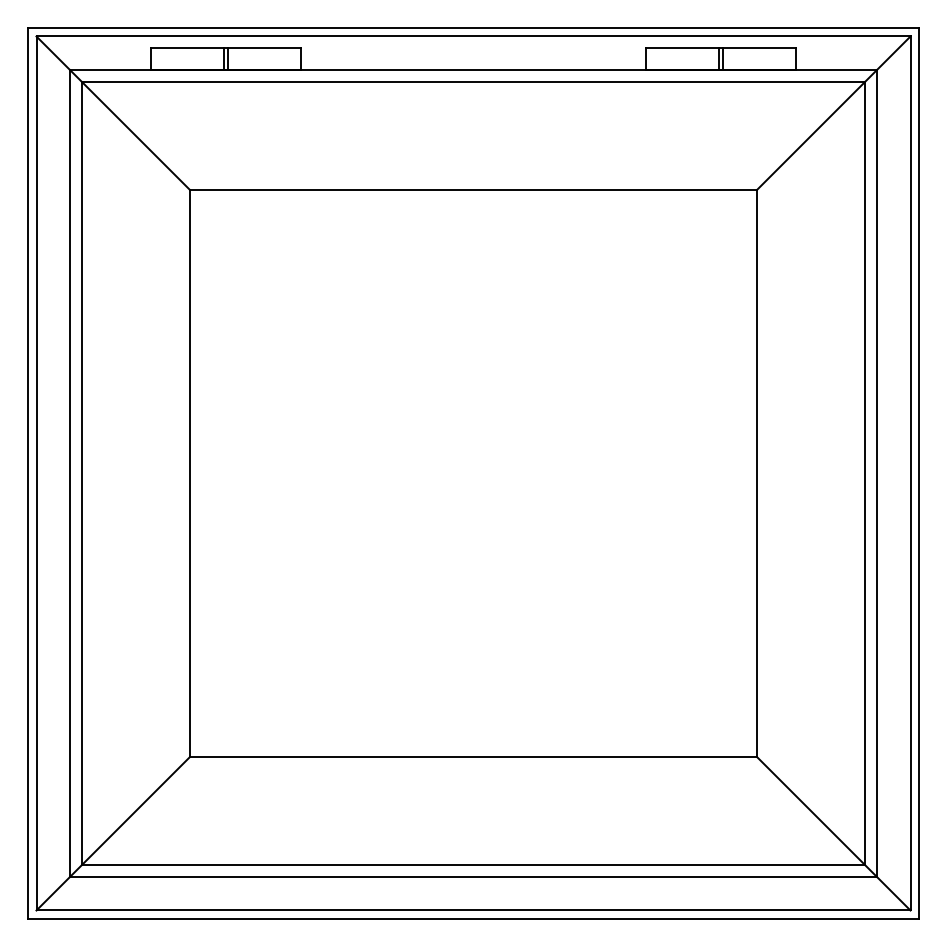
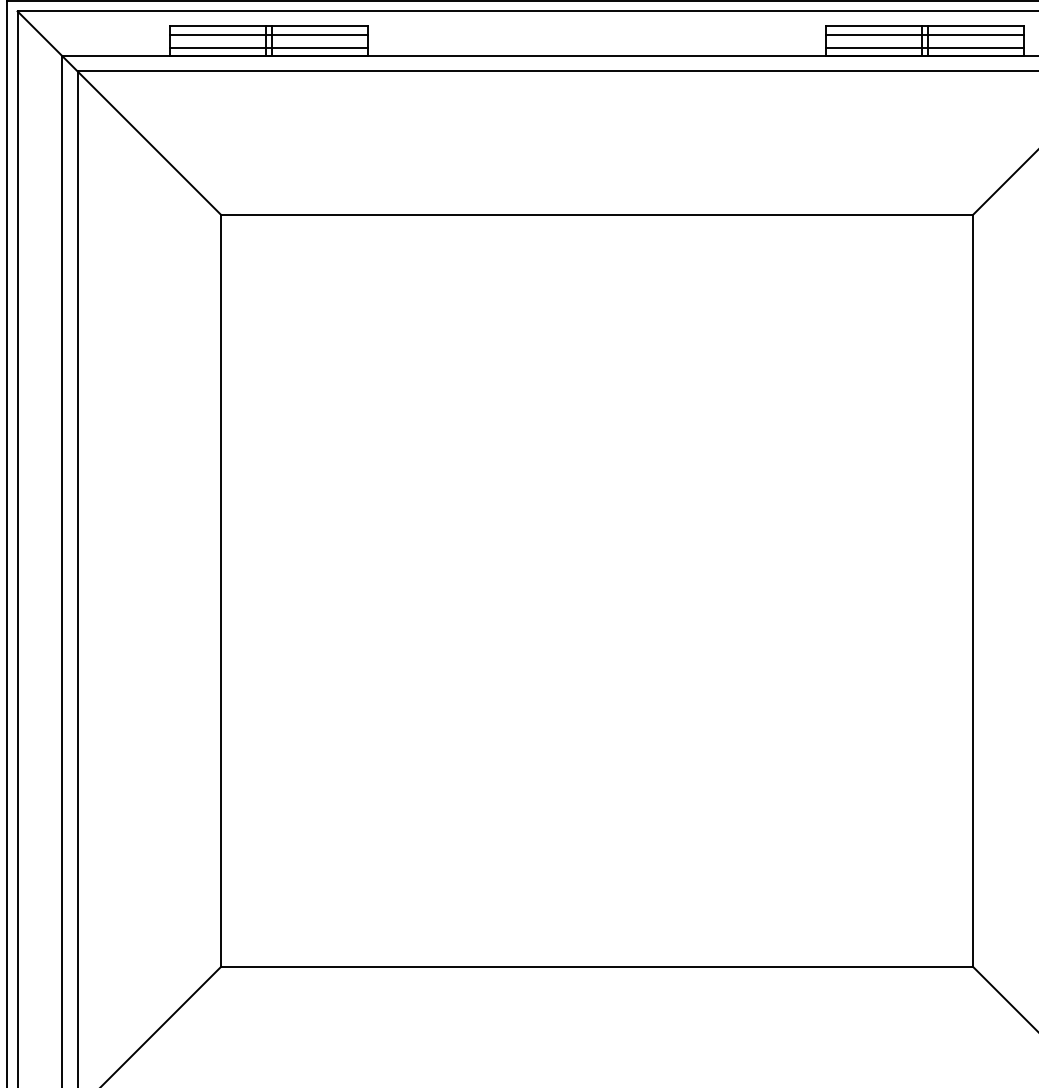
line: (225, 54) -> (268, 35), added
line: (720, 54) -> (924, 35), added
line: (225, 63) -> (268, 47), added
line: (720, 63) -> (924, 47), added

